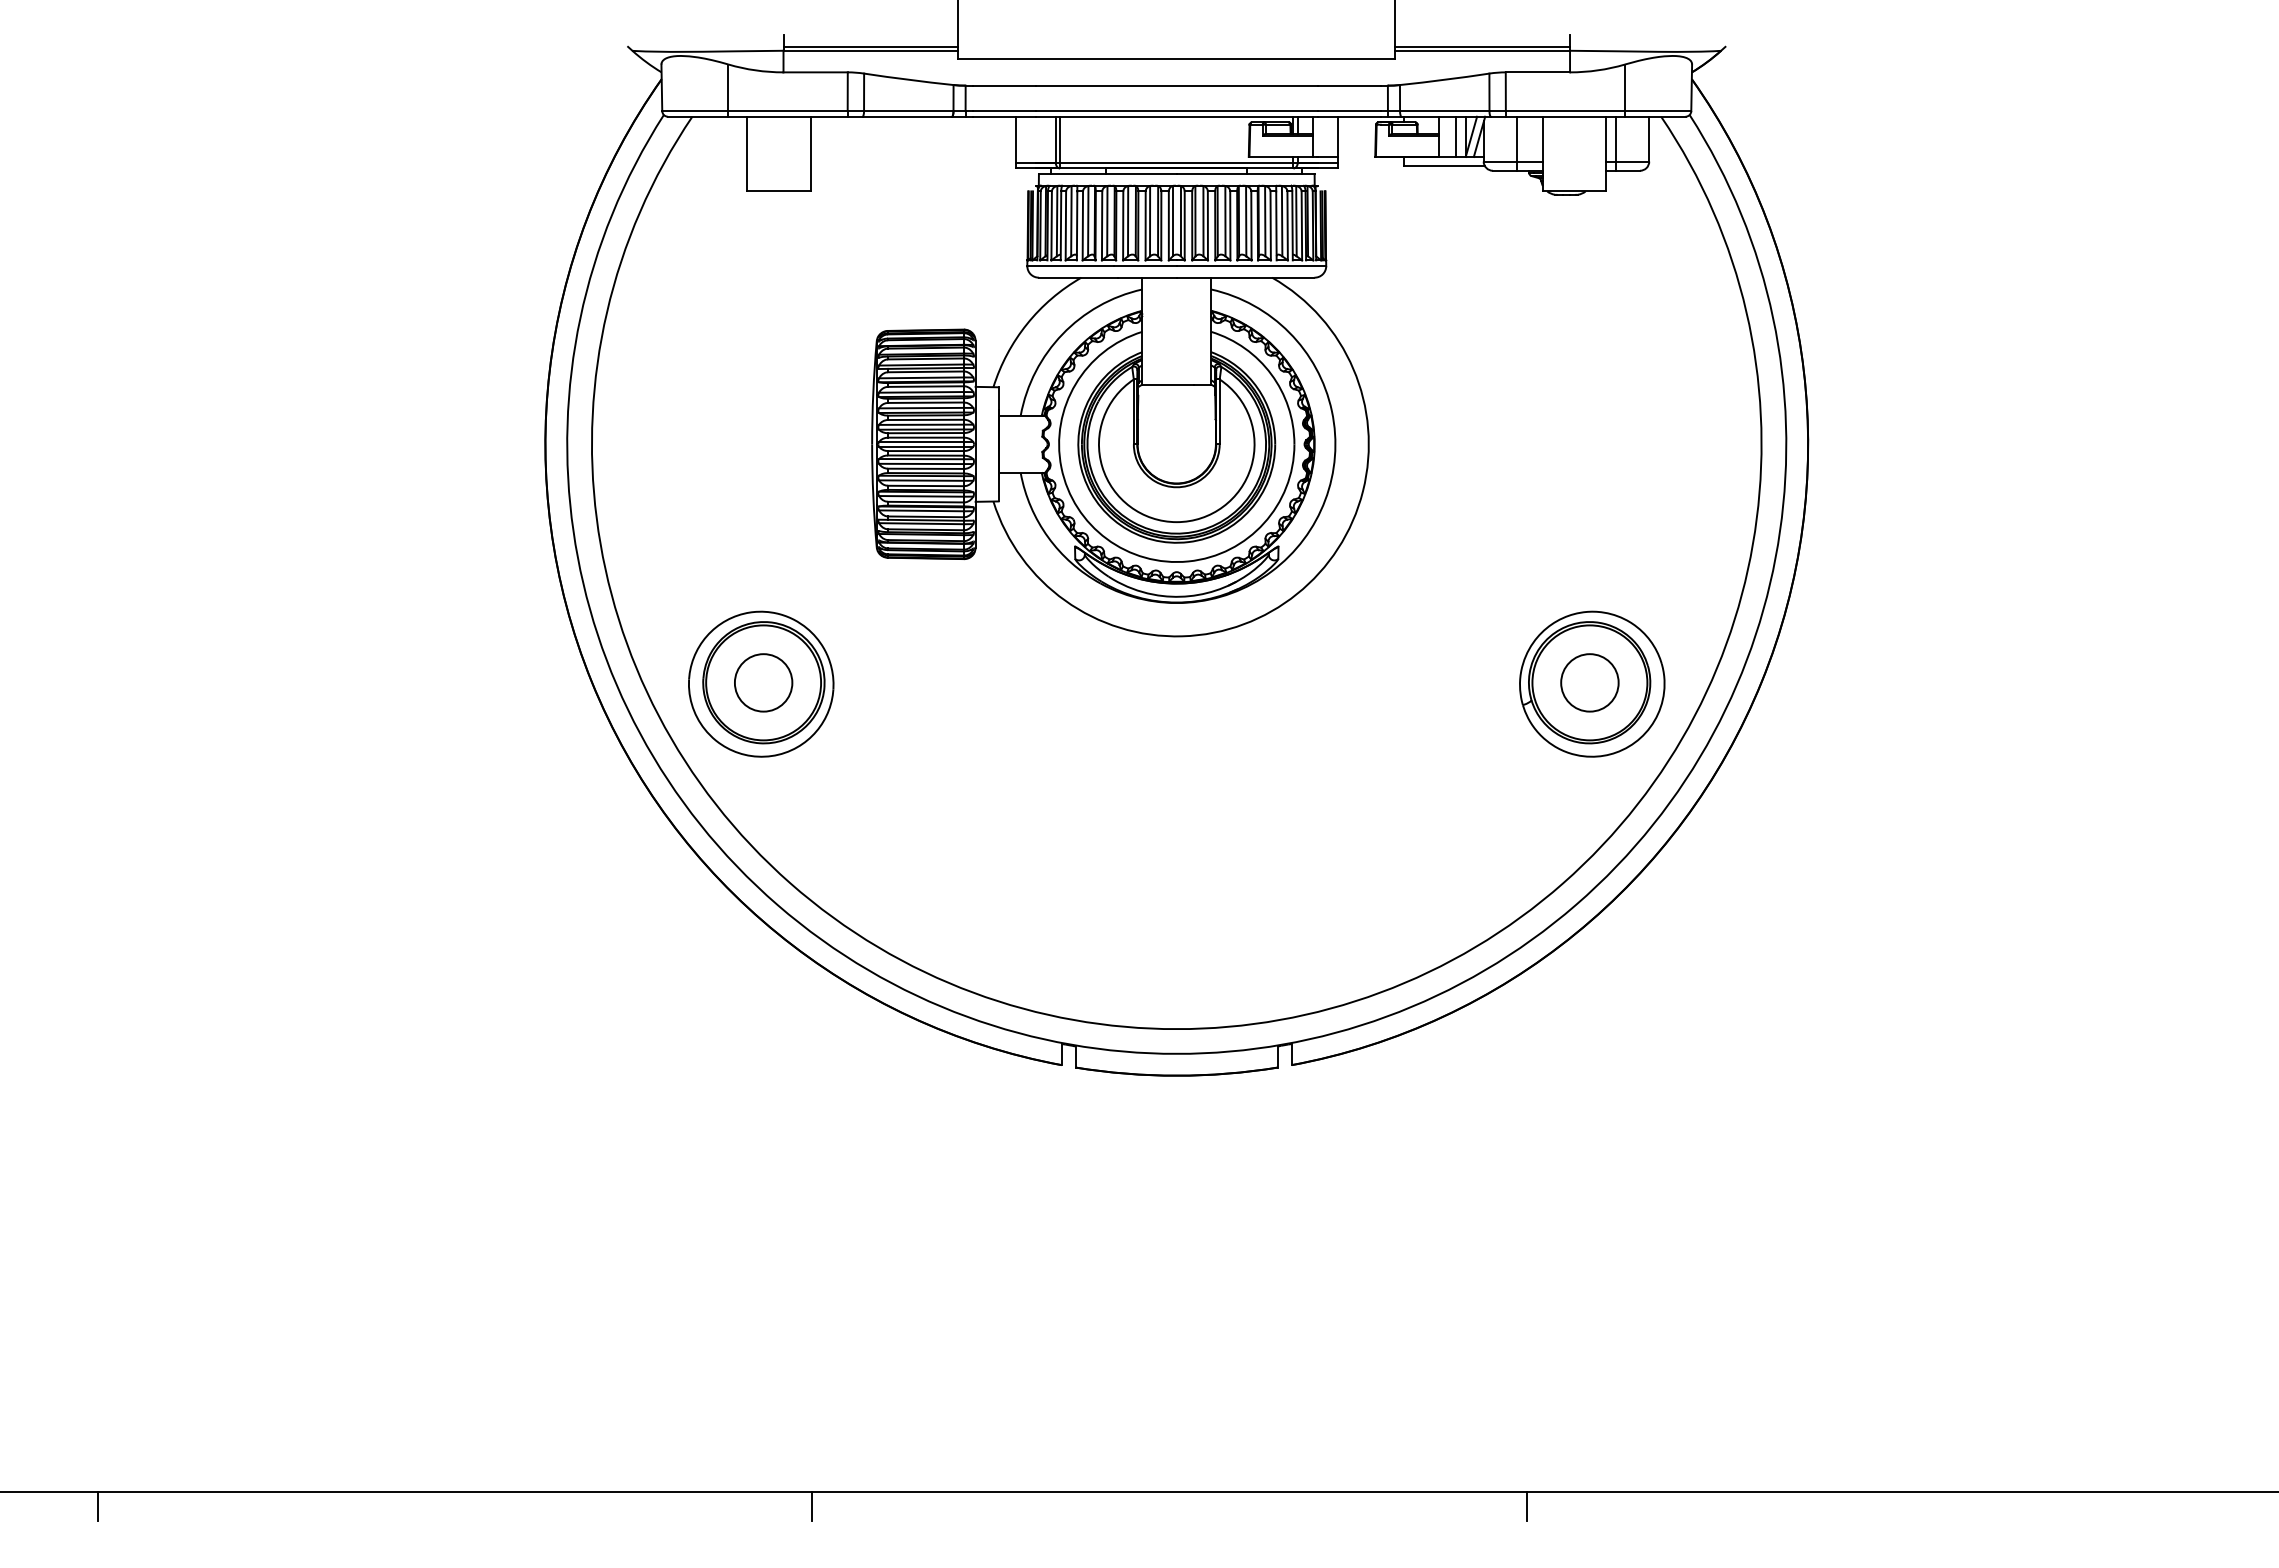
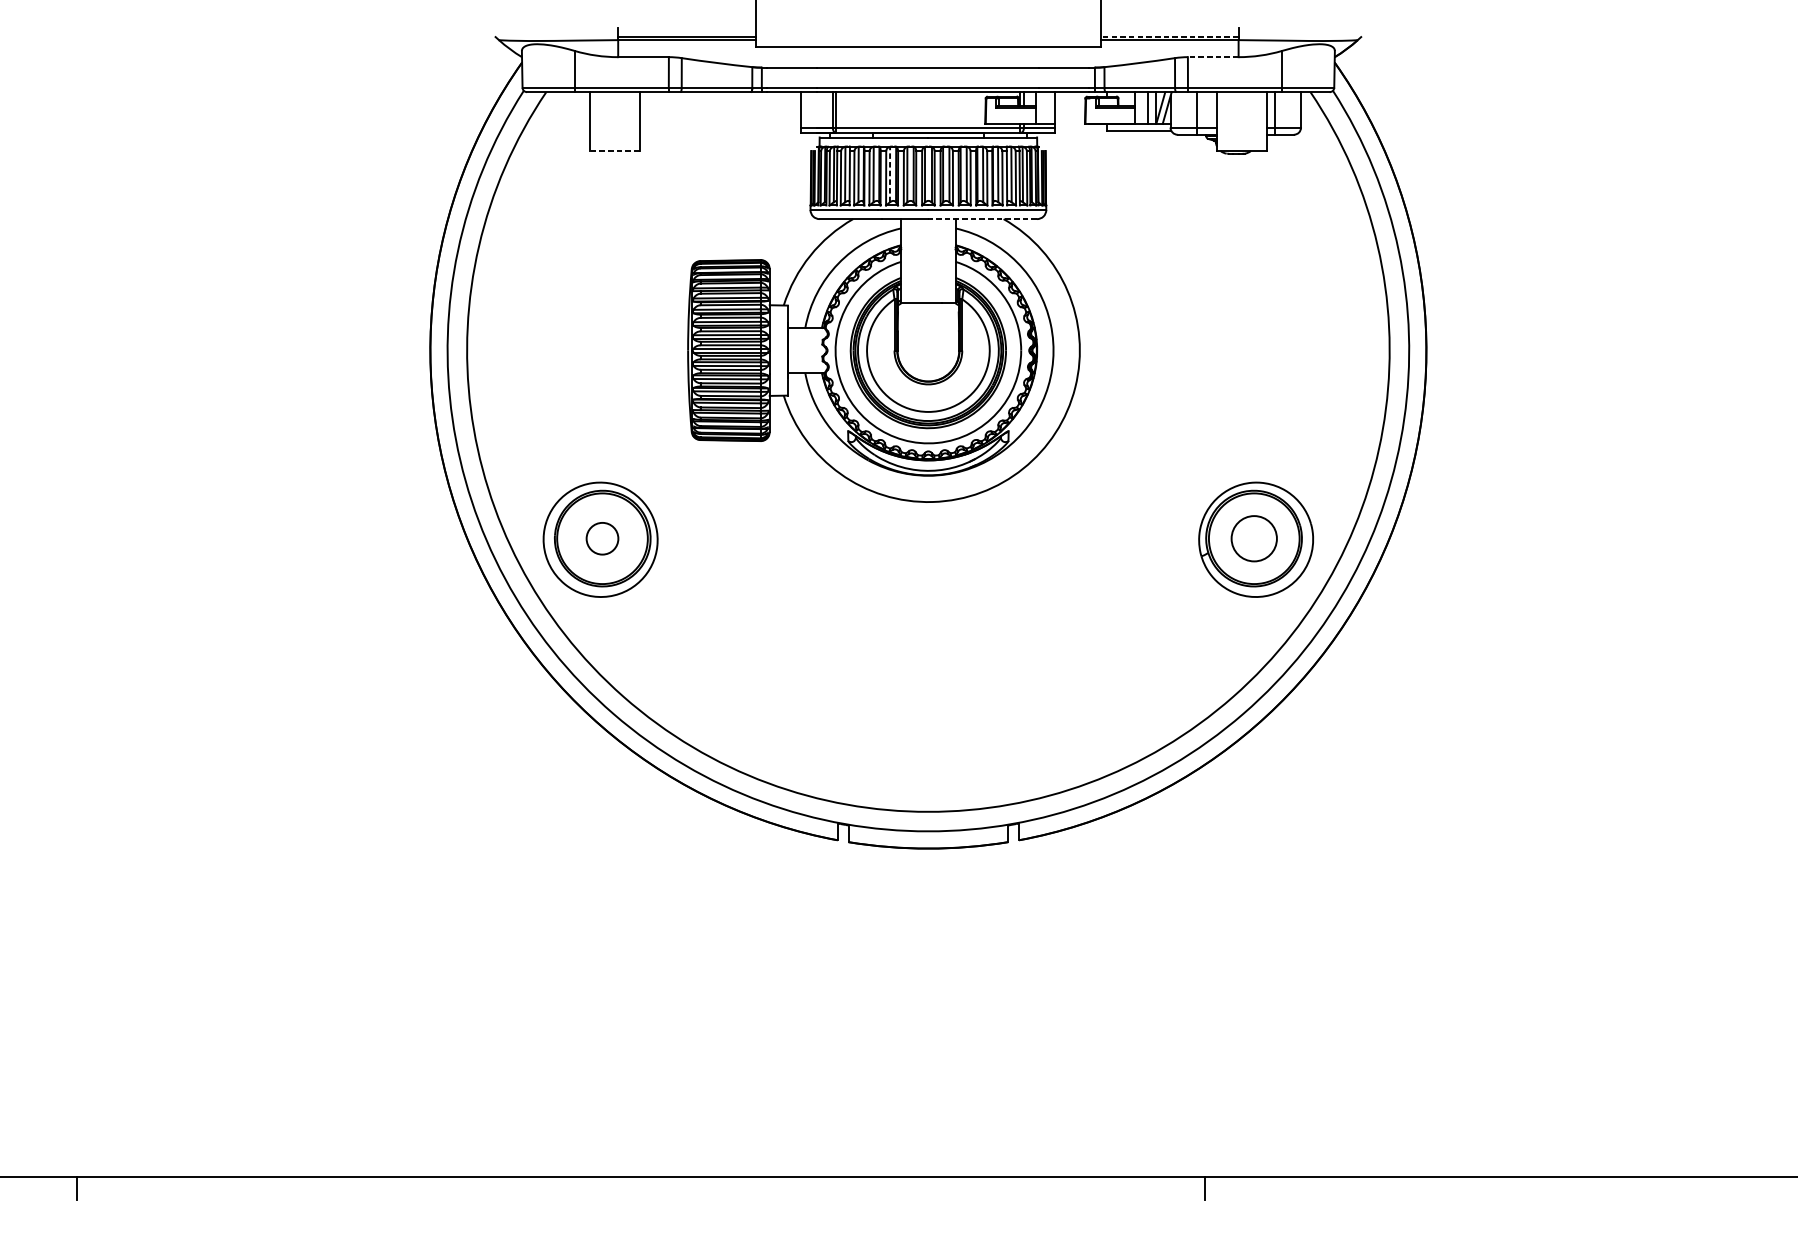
line: (1482, 46) -> (1169, 36), solid -> dashed
line: (1537, 72) -> (1212, 57), solid -> dashed
line: (779, 191) -> (615, 151), solid -> dashed
line: (1128, 220) -> (890, 174), solid -> dashed
line: (1245, 277) -> (982, 218), solid -> dashed
circle: (763, 682) -> (602, 538), size x0.7
line: (812, 1506) -> (641, 1188), removed

